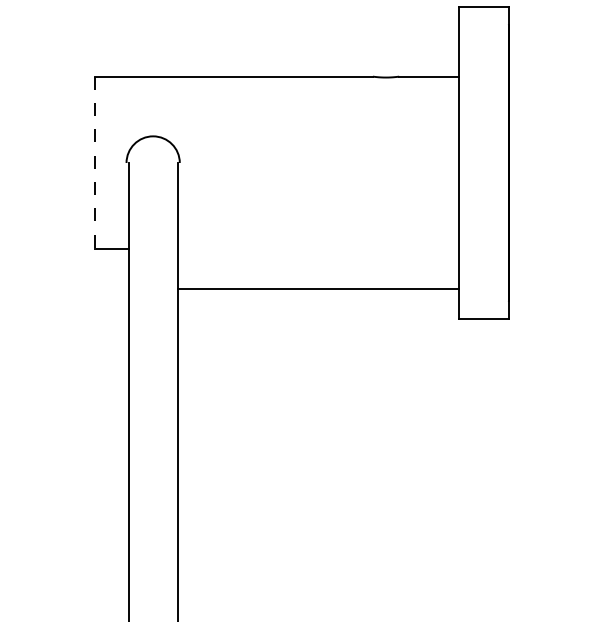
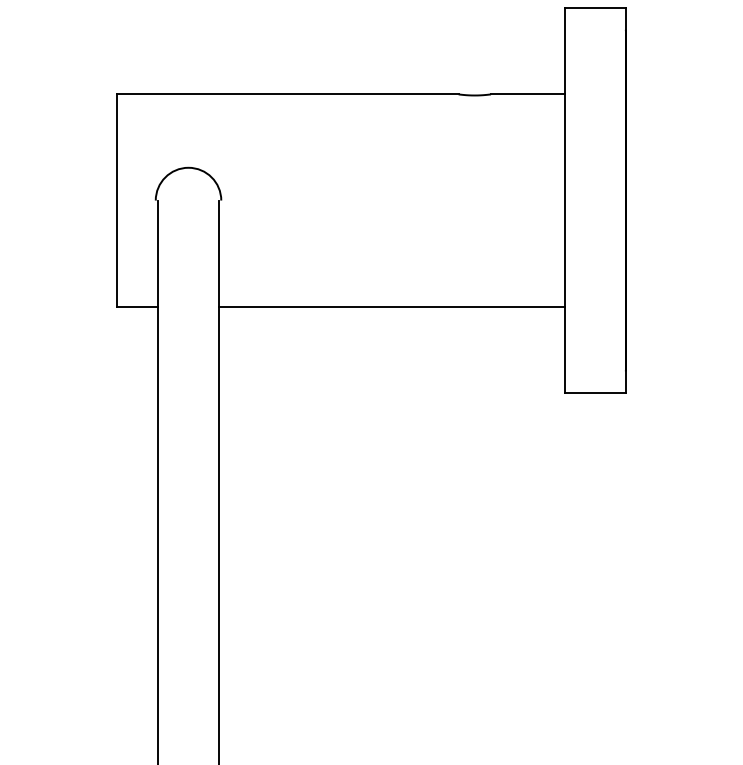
line: (95, 163) -> (117, 201), dashed -> solid
line: (318, 289) -> (391, 306), moved

